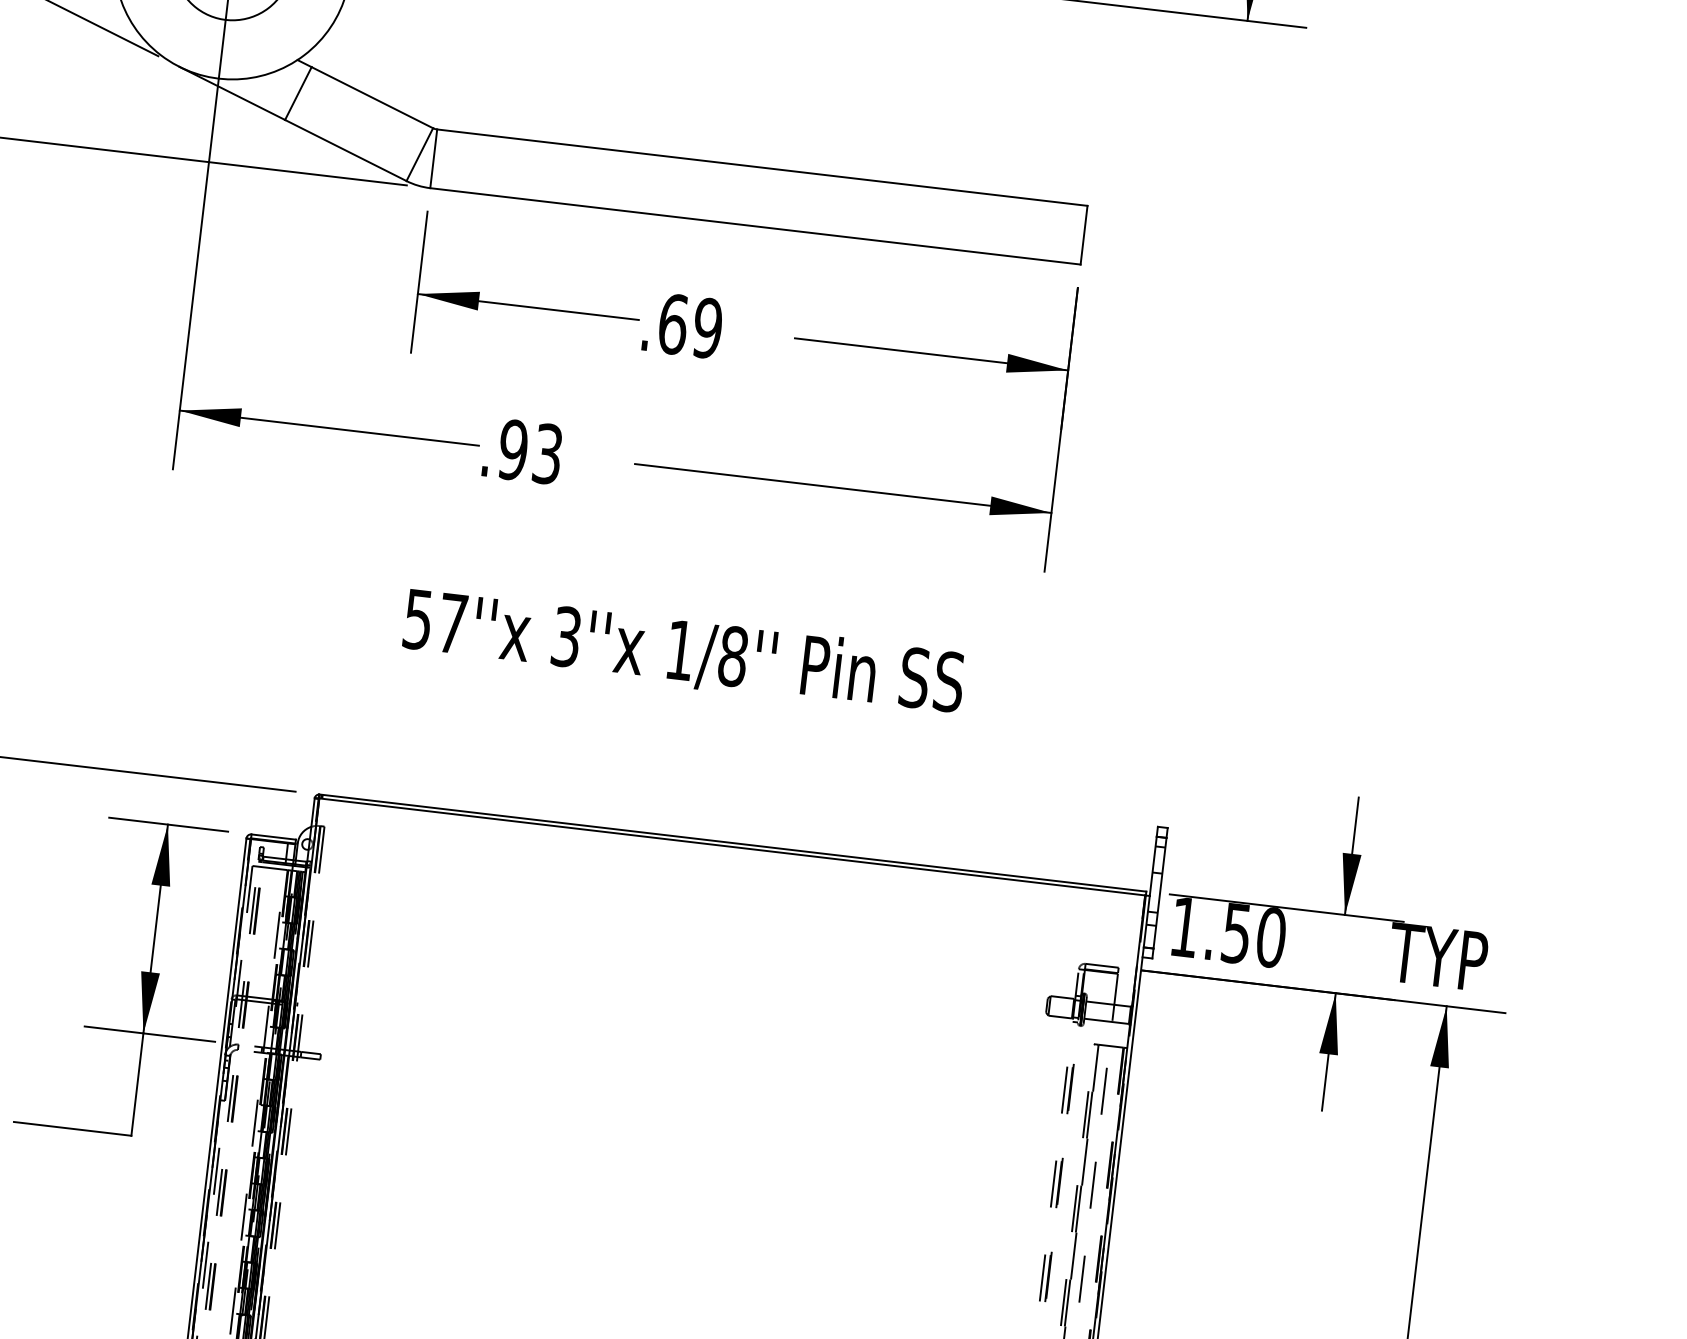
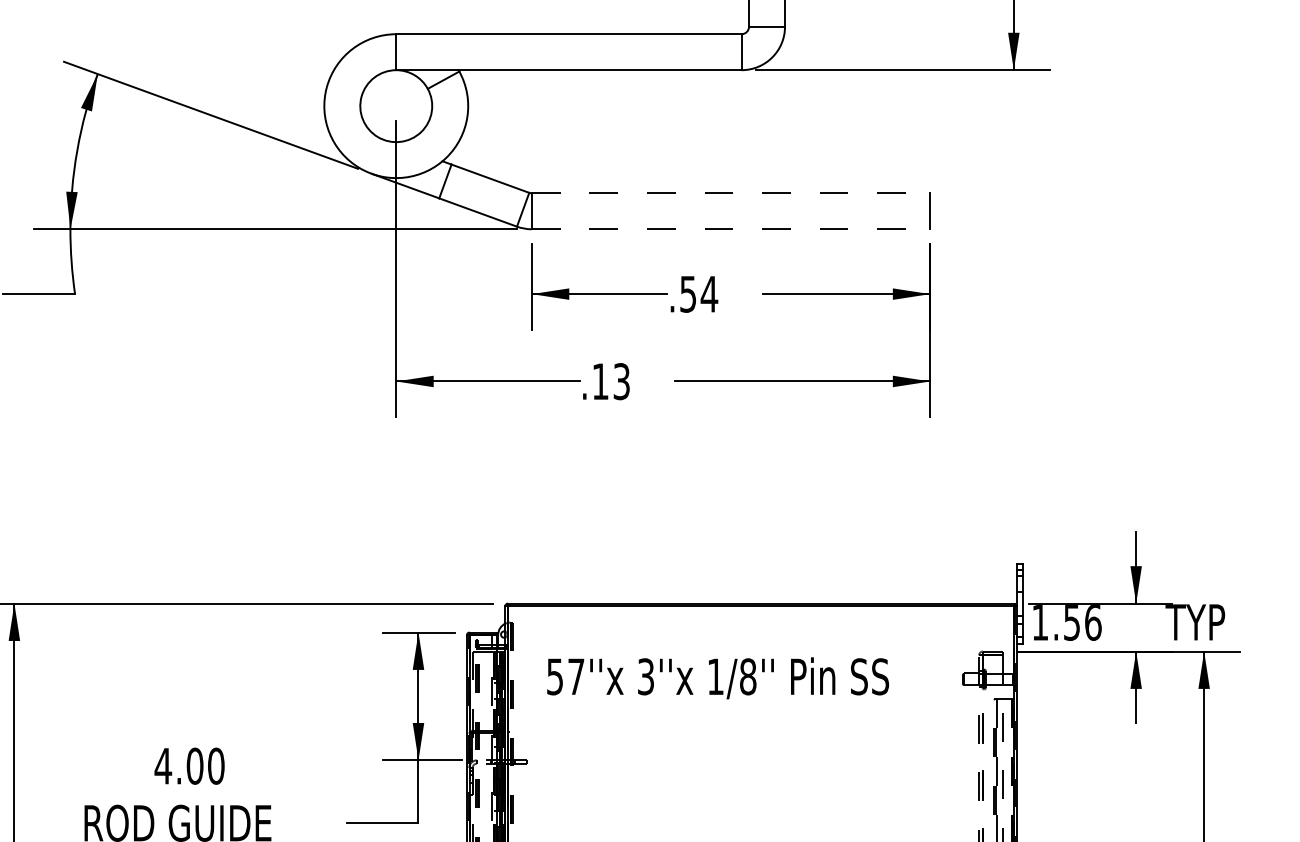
line: (763, 168) -> (731, 193), solid -> dashed
line: (756, 226) -> (731, 229), solid -> dashed
text: (691, 325) -> (699, 293), .69 -> .54
text: (513, 449) -> (600, 381), .93 -> .13
text: (682, 653) -> (717, 678), moved
text: (1271, 937) -> (1093, 622), 1.50 -> 1.56

